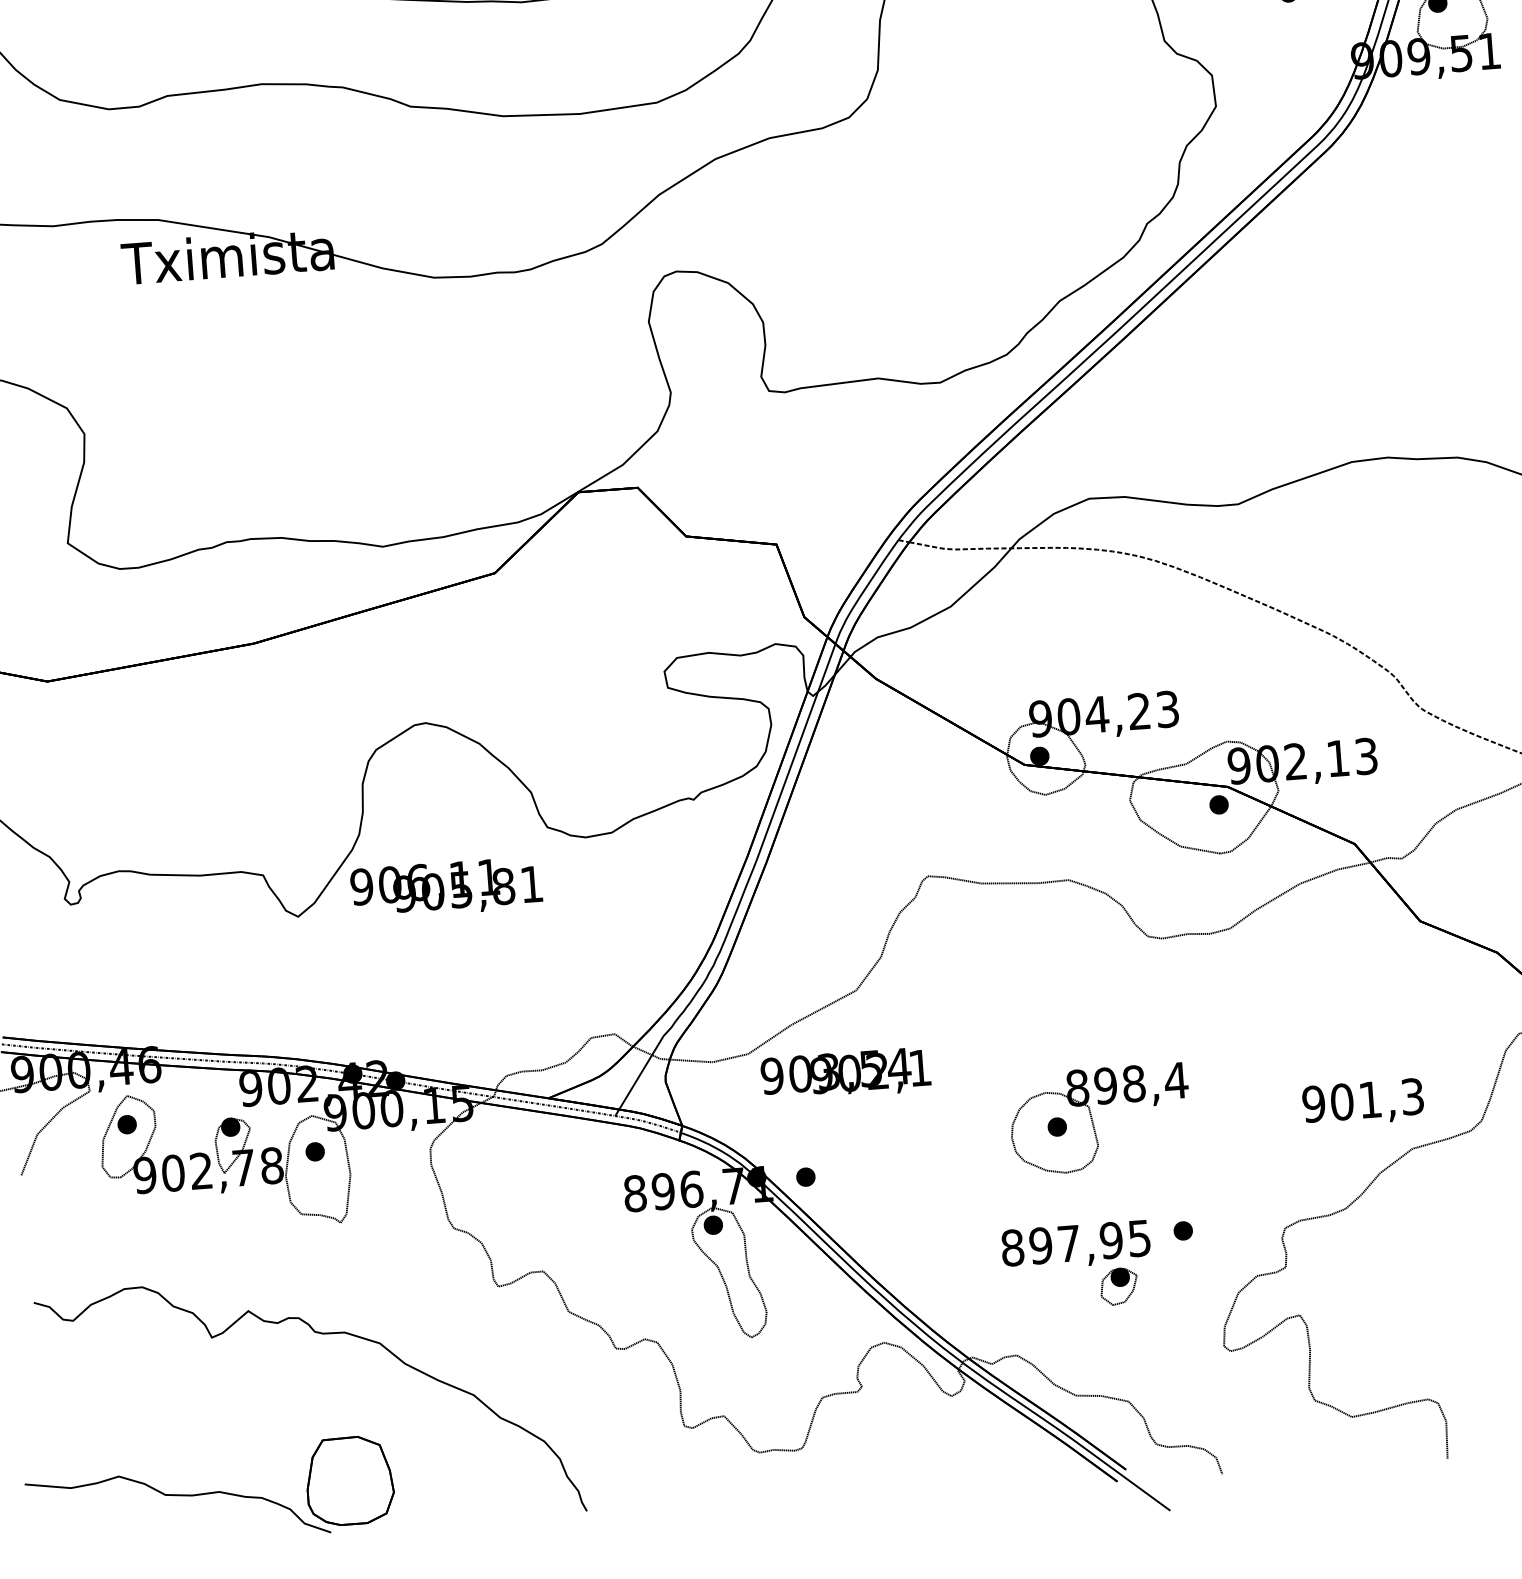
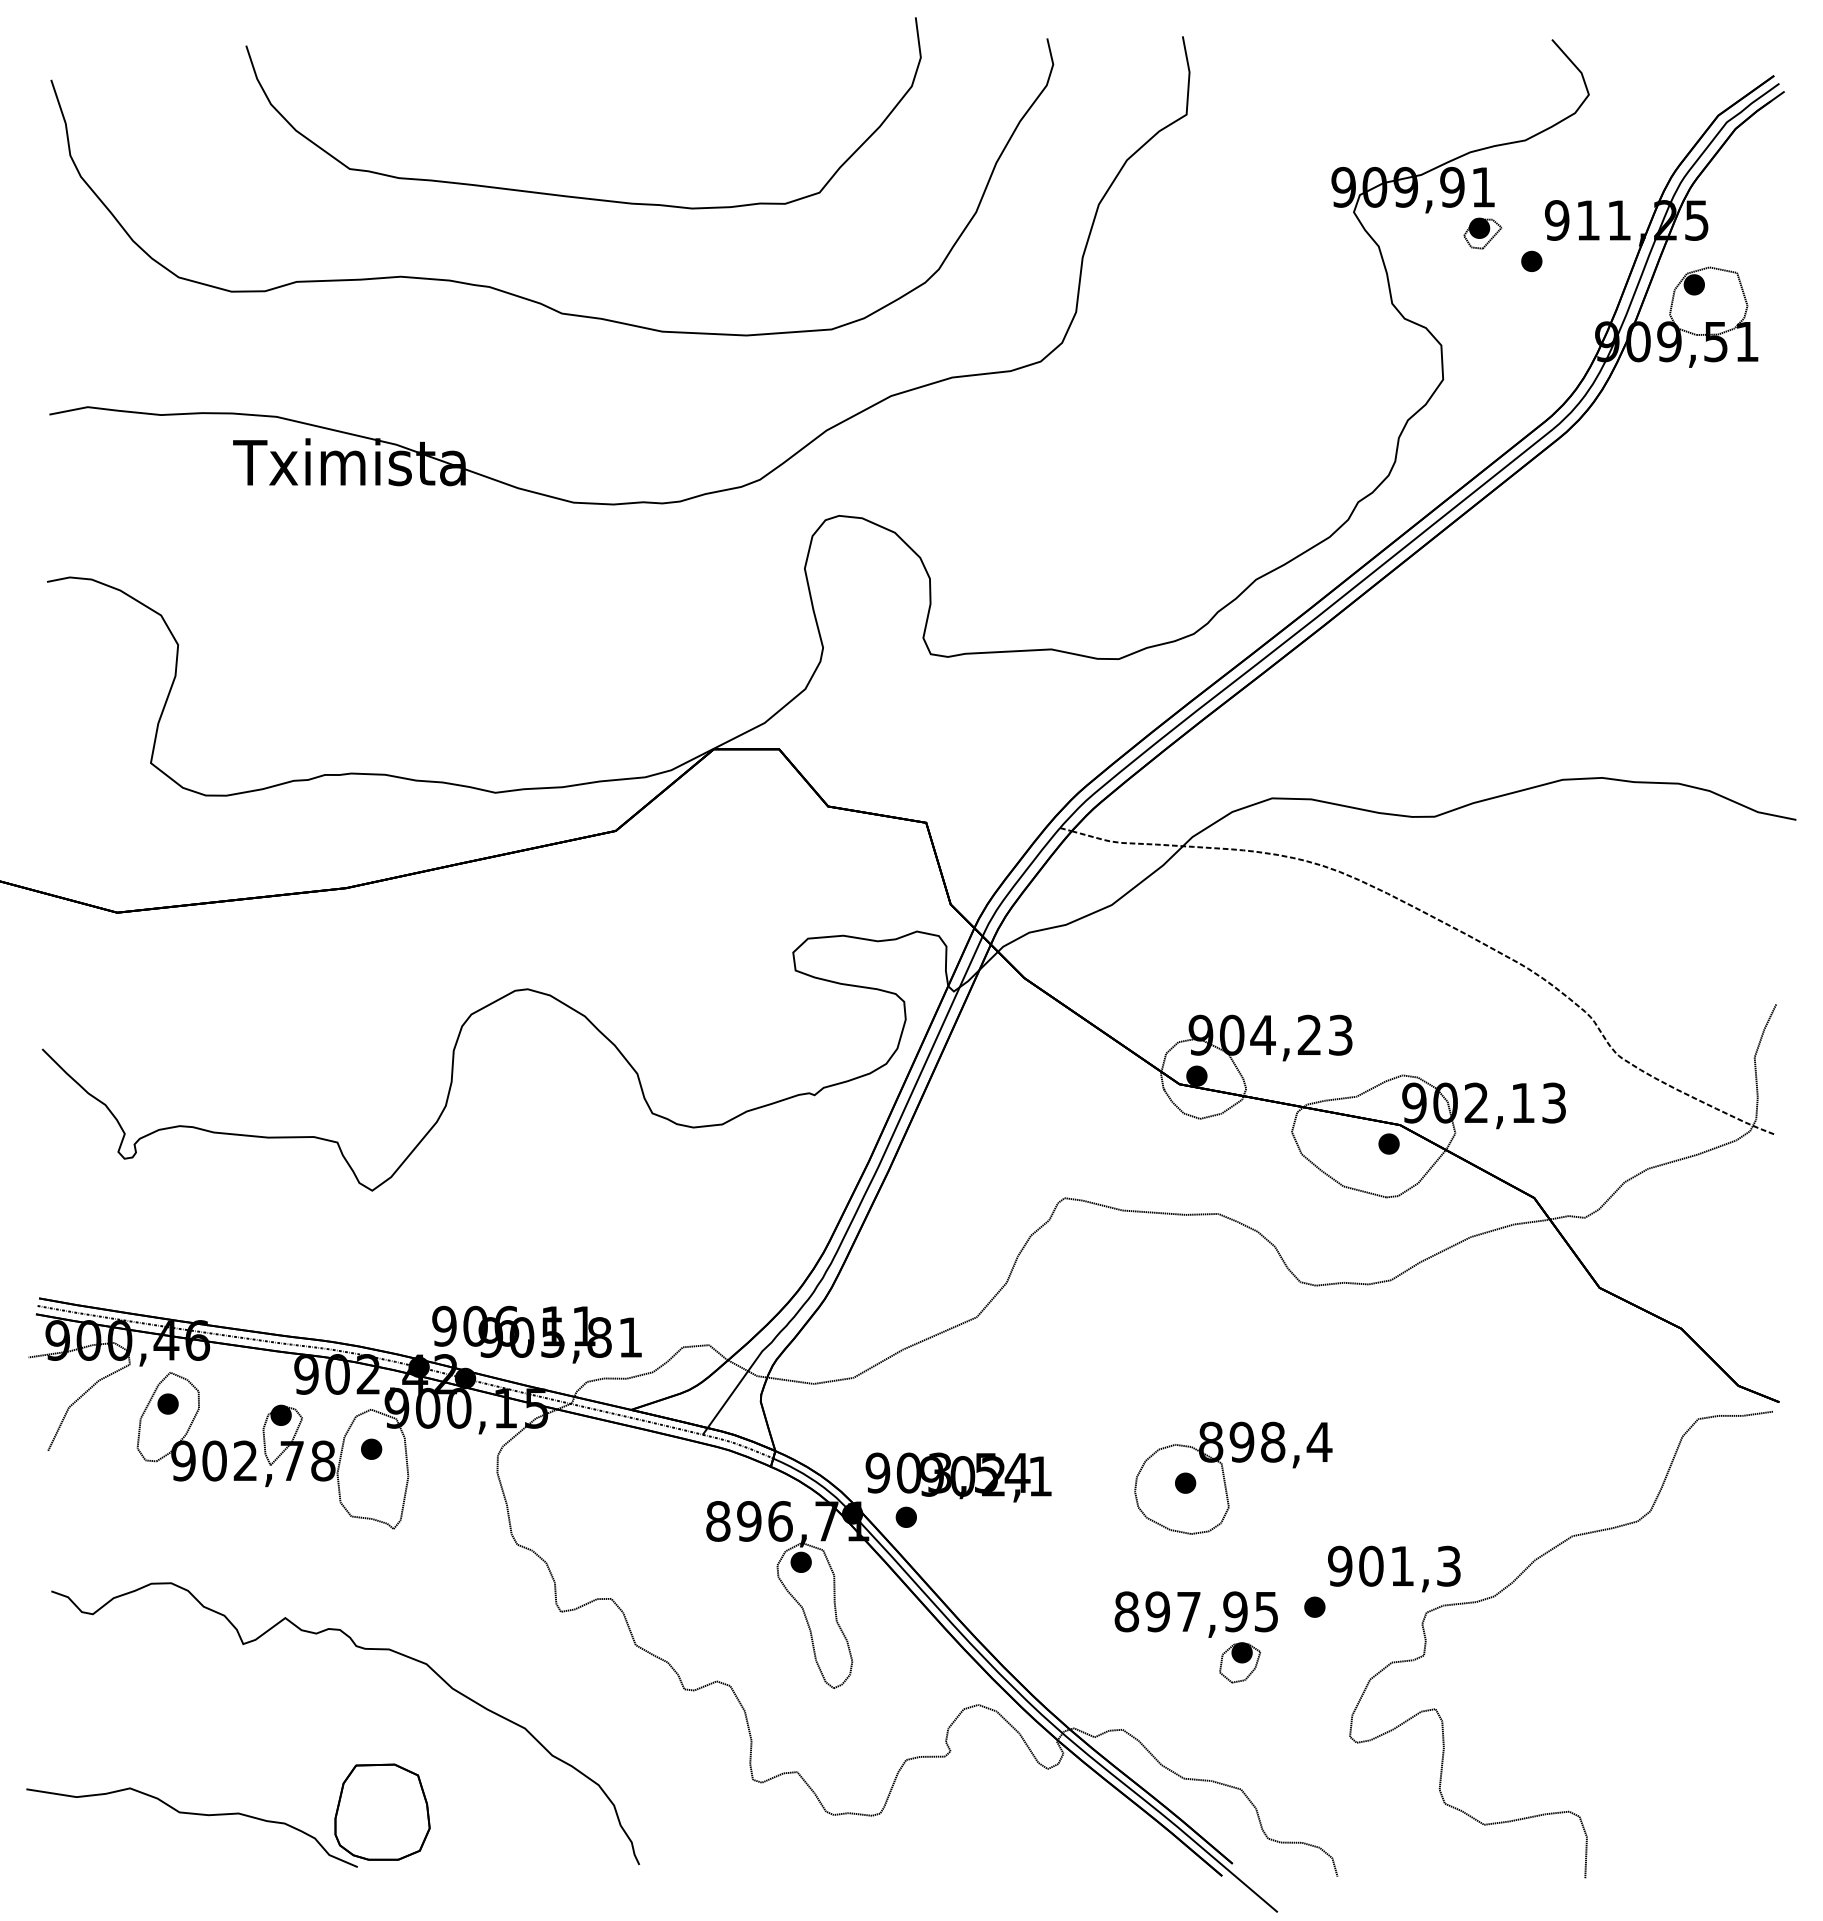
text: (446, 888) -> (536, 1334), moved
text: (845, 1074) -> (958, 1477), moved
text: (1363, 1102) -> (1394, 1568), moved

